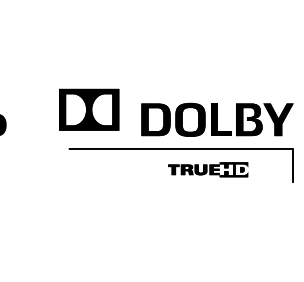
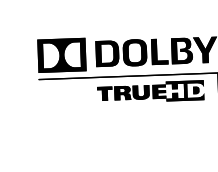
part: (89, 109) -> (62, 55), moved
part: (207, 169) -> (150, 91), size x1.67

